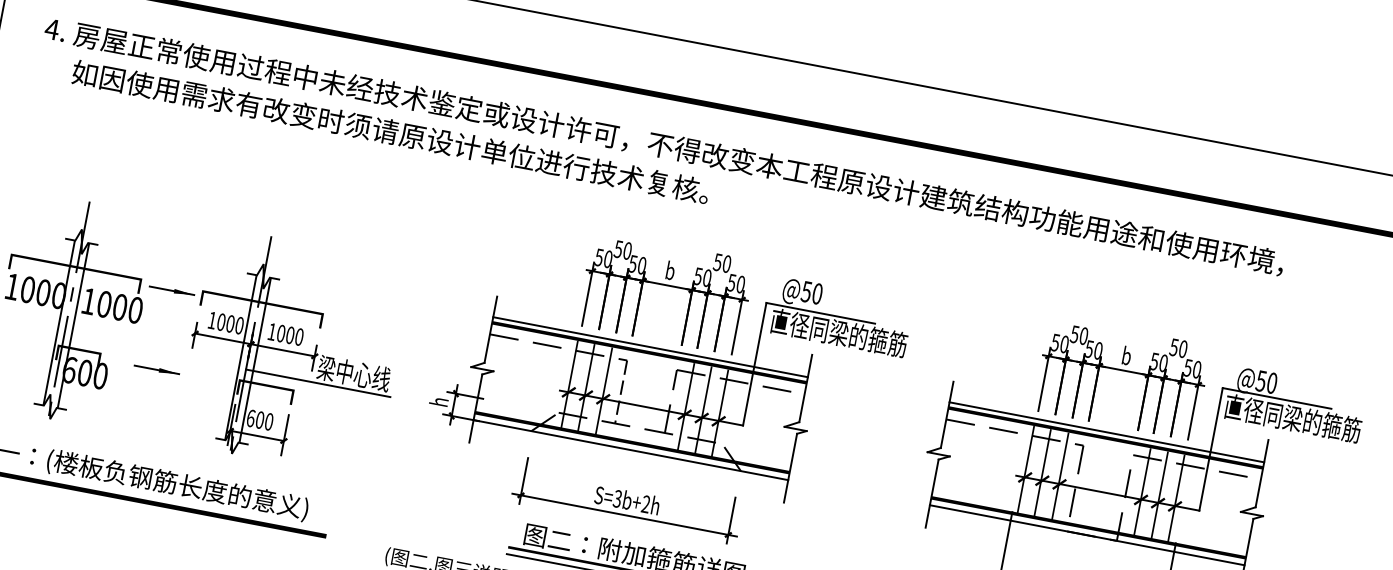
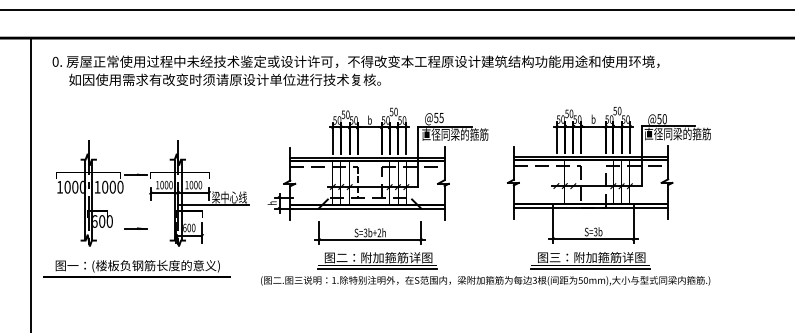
text: (52, 28) -> (55, 61), 4. -> 0.
text: (817, 292) -> (441, 117), @50 -> @55
line: (156, 369) -> (135, 228), moved

